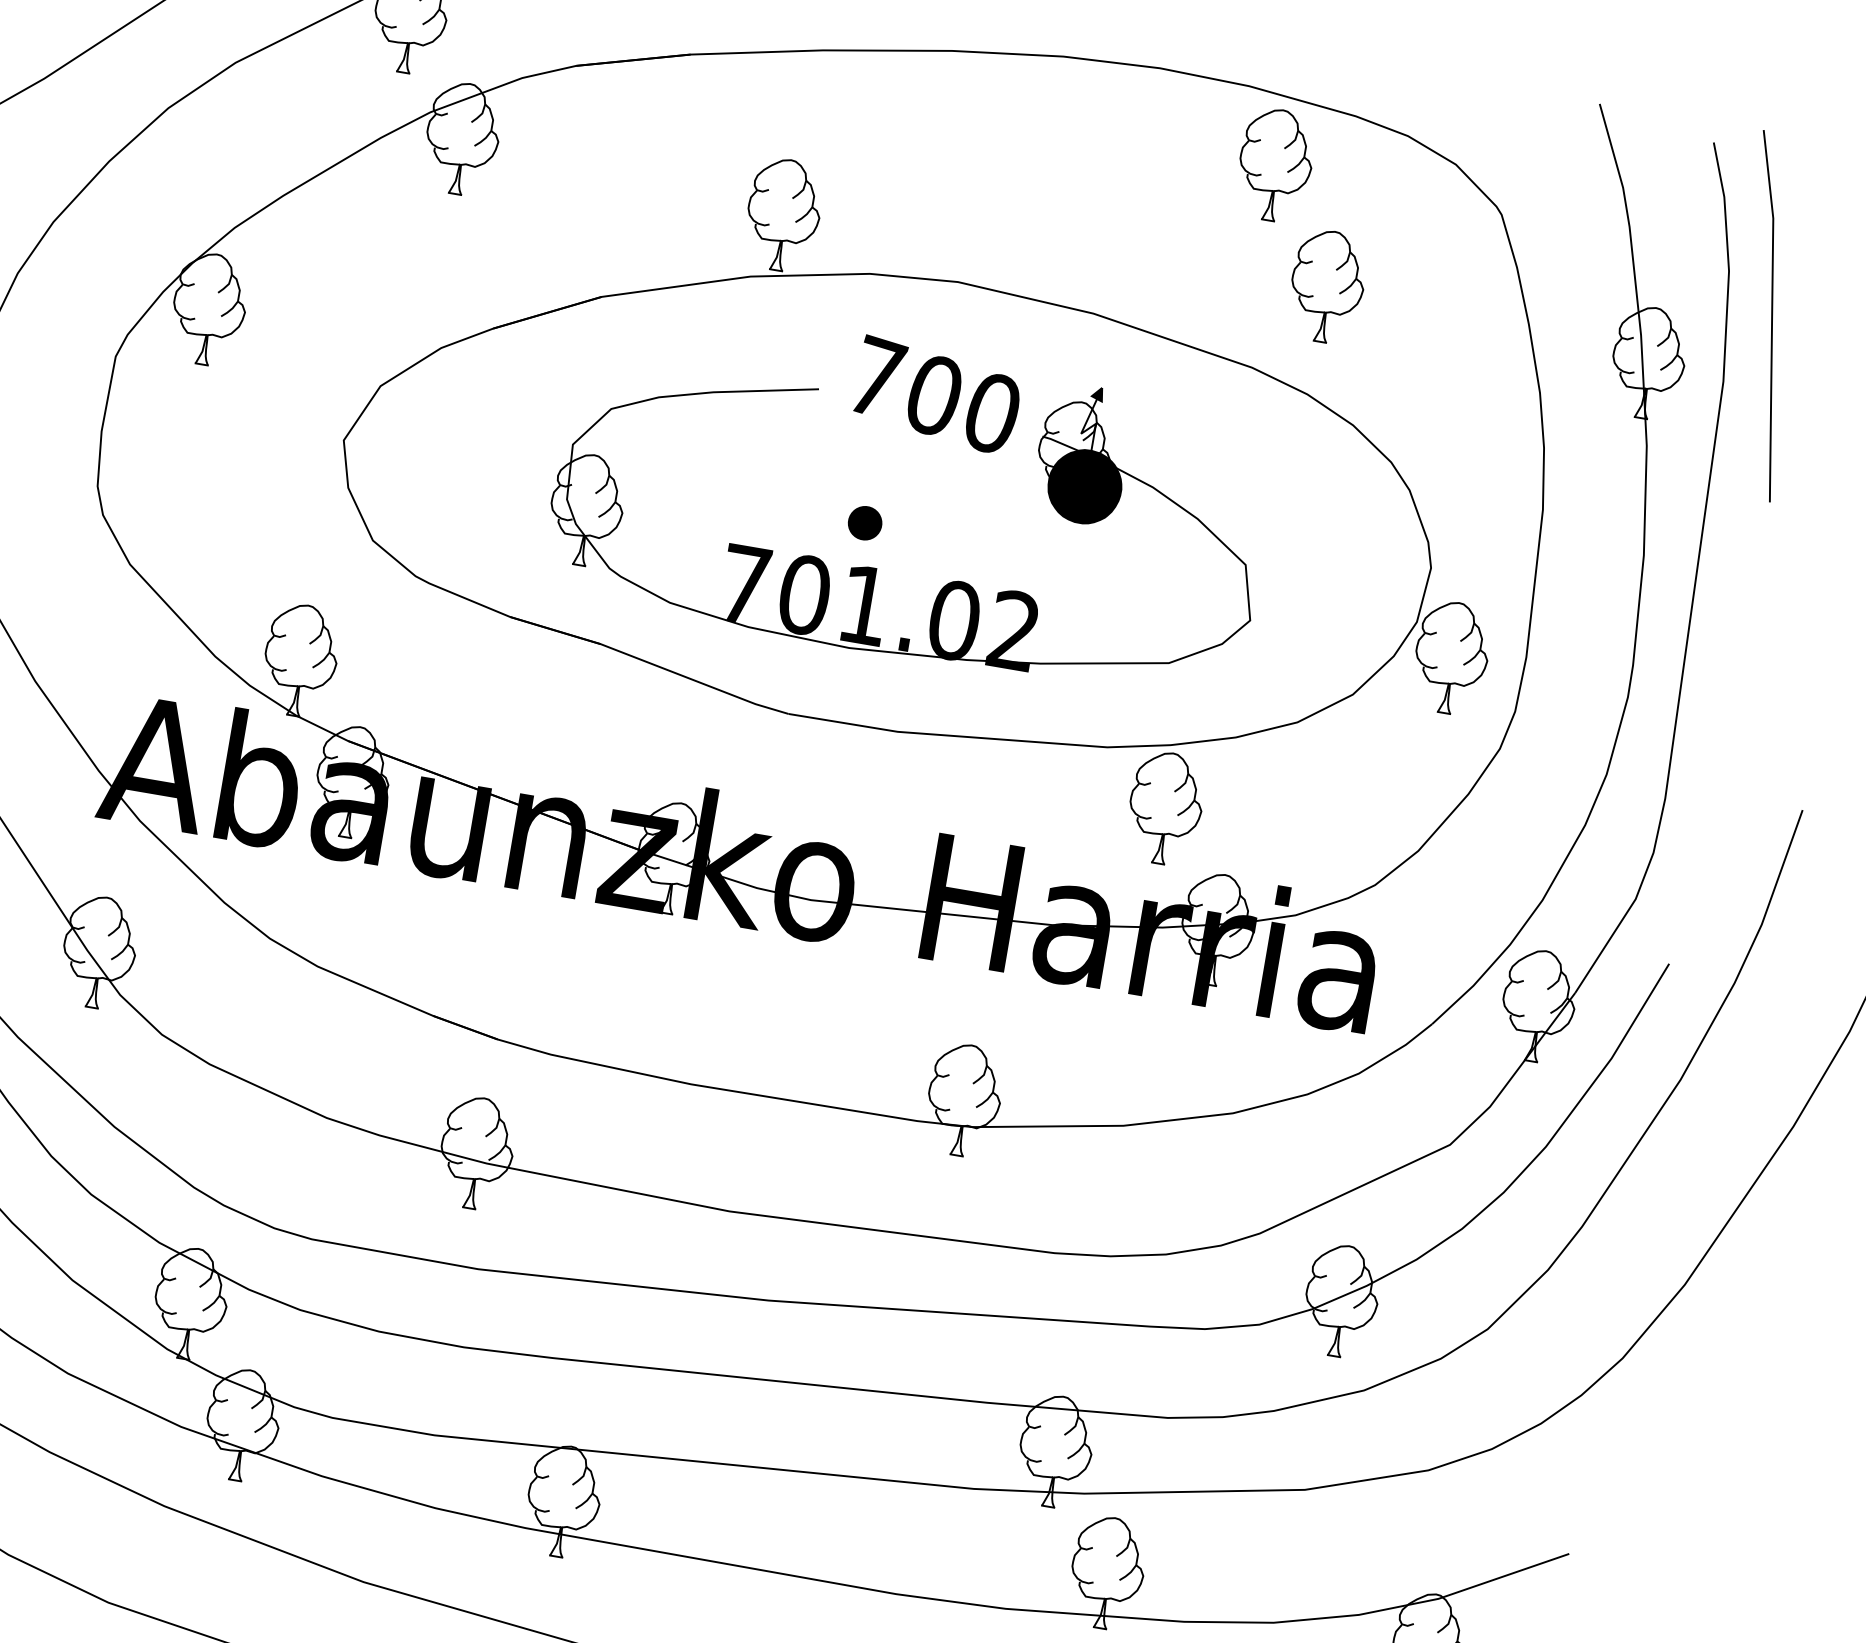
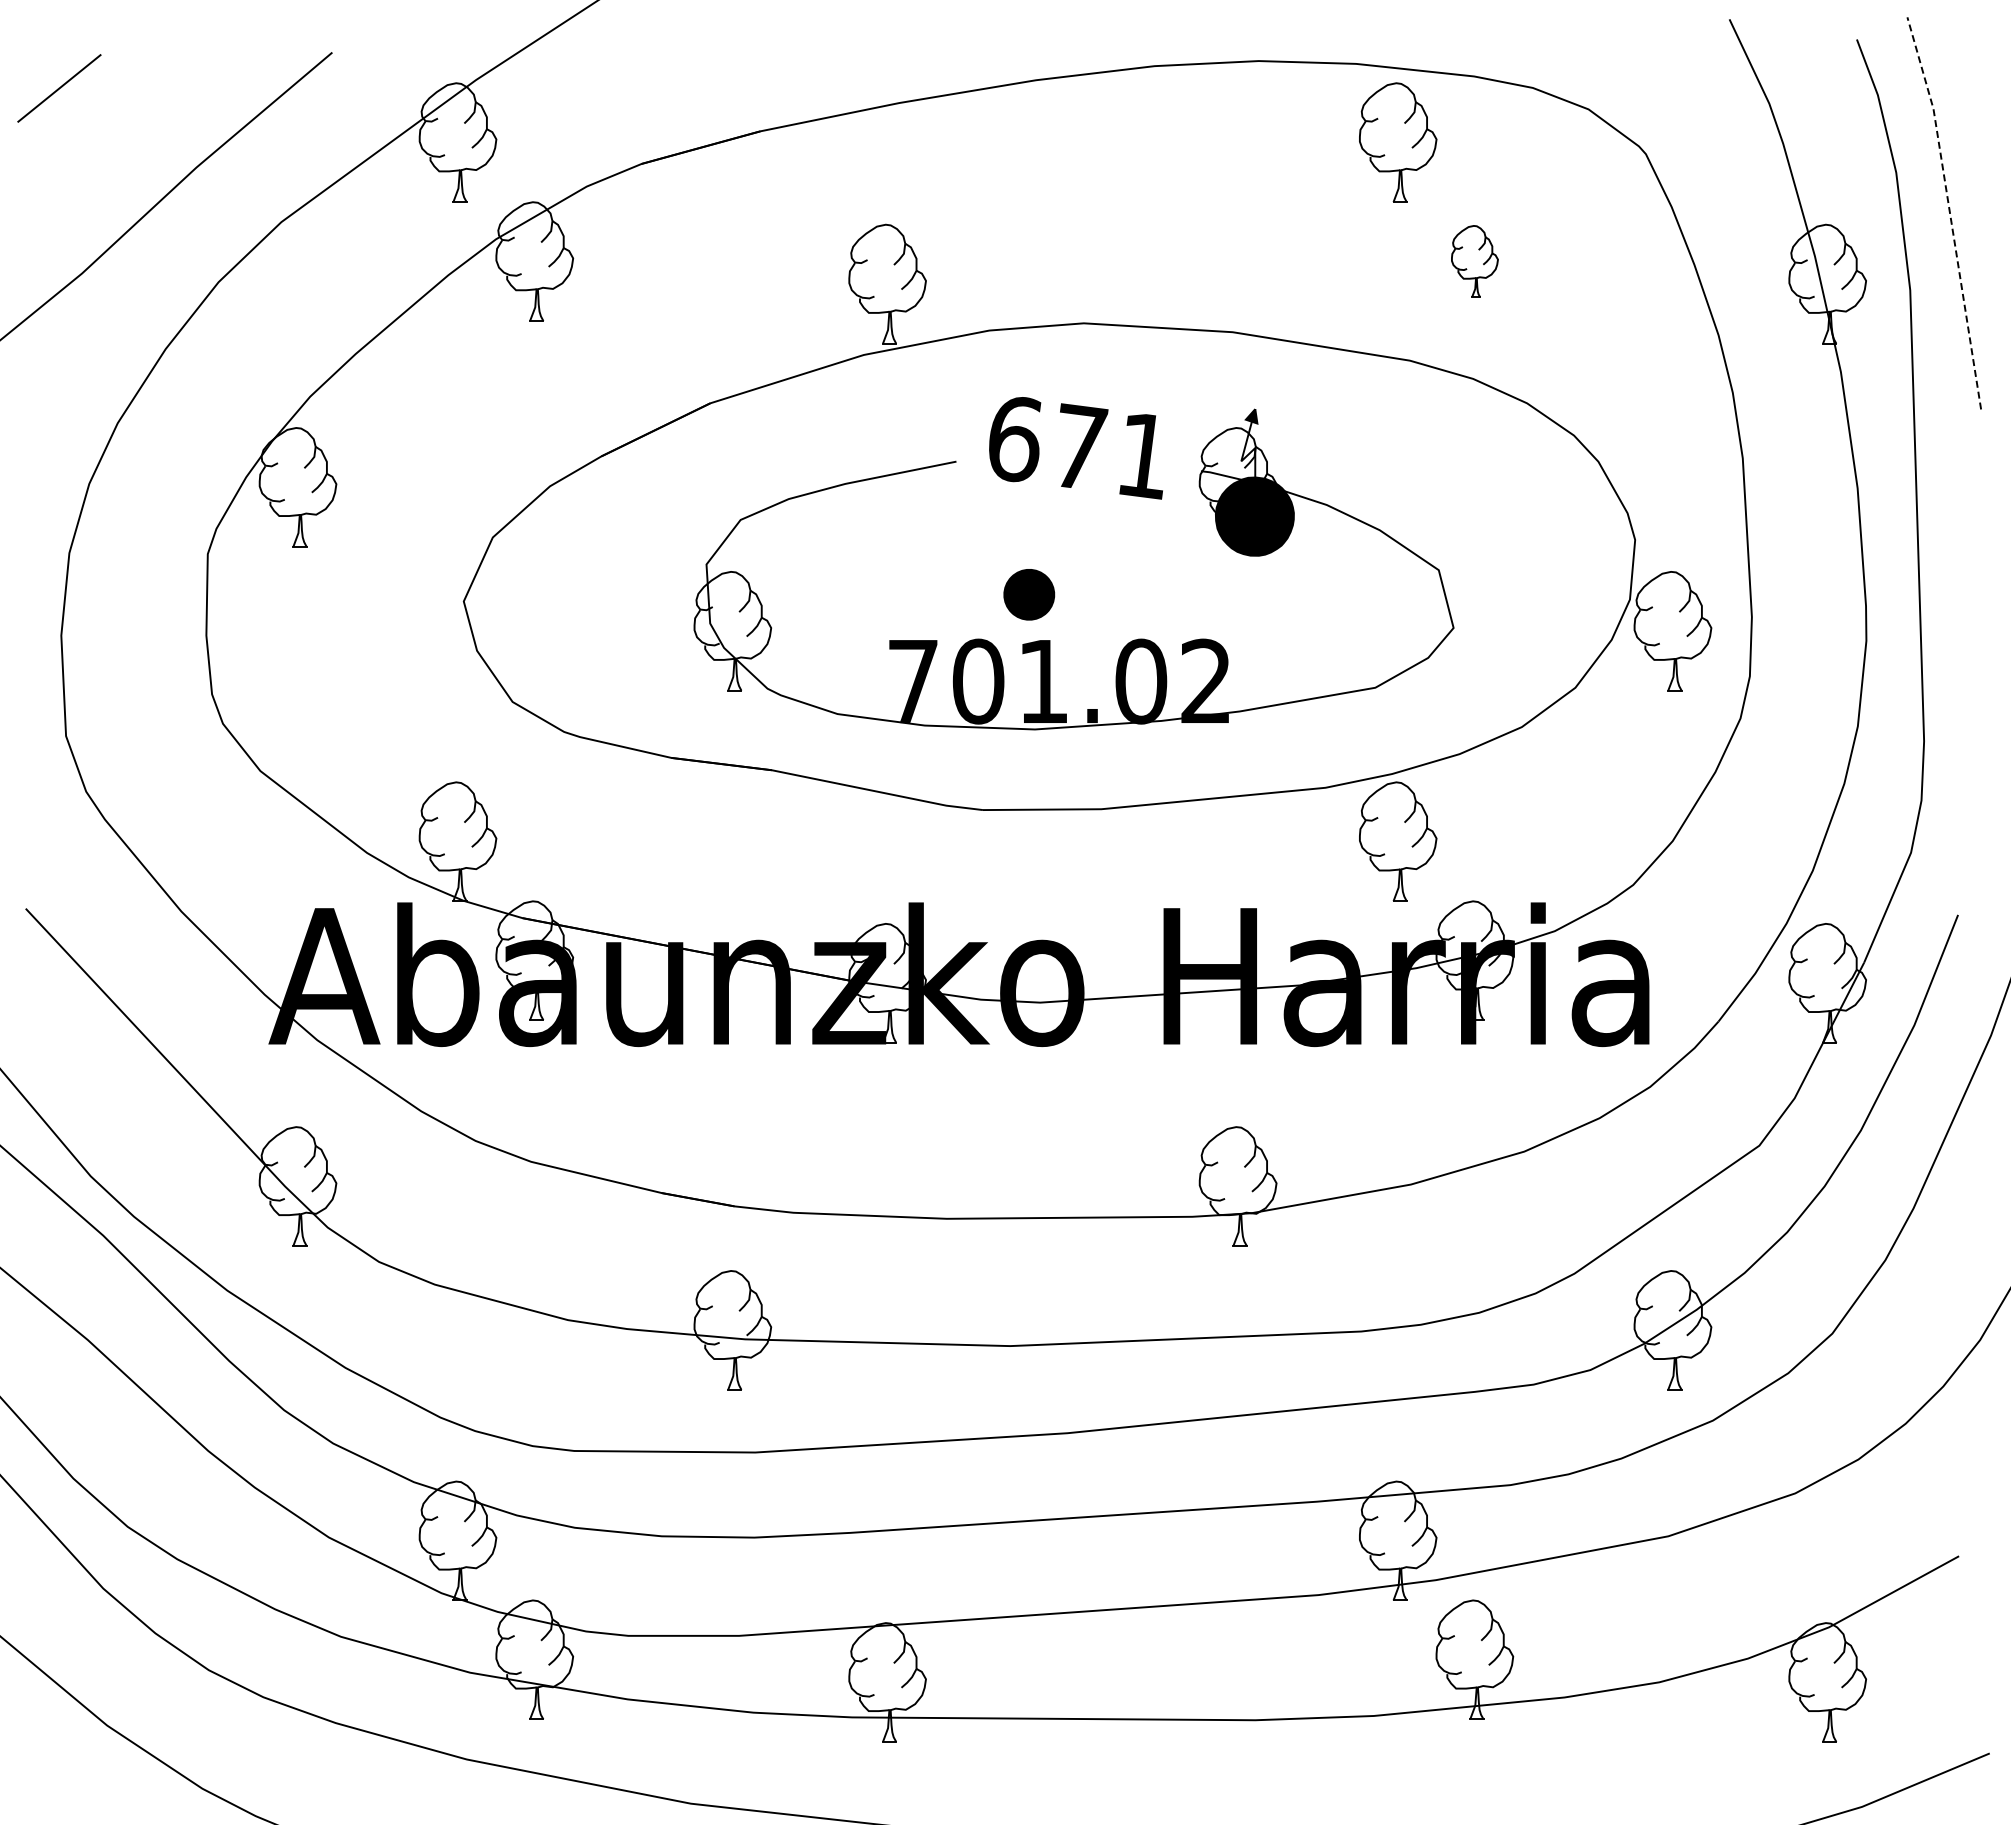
part: (1327, 286) -> (1474, 261), size x0.6
line: (1771, 315) -> (1949, 211), solid -> dashed
text: (934, 395) -> (1079, 447), 700 -> 671
part: (865, 522) -> (1029, 594), size x1.4

